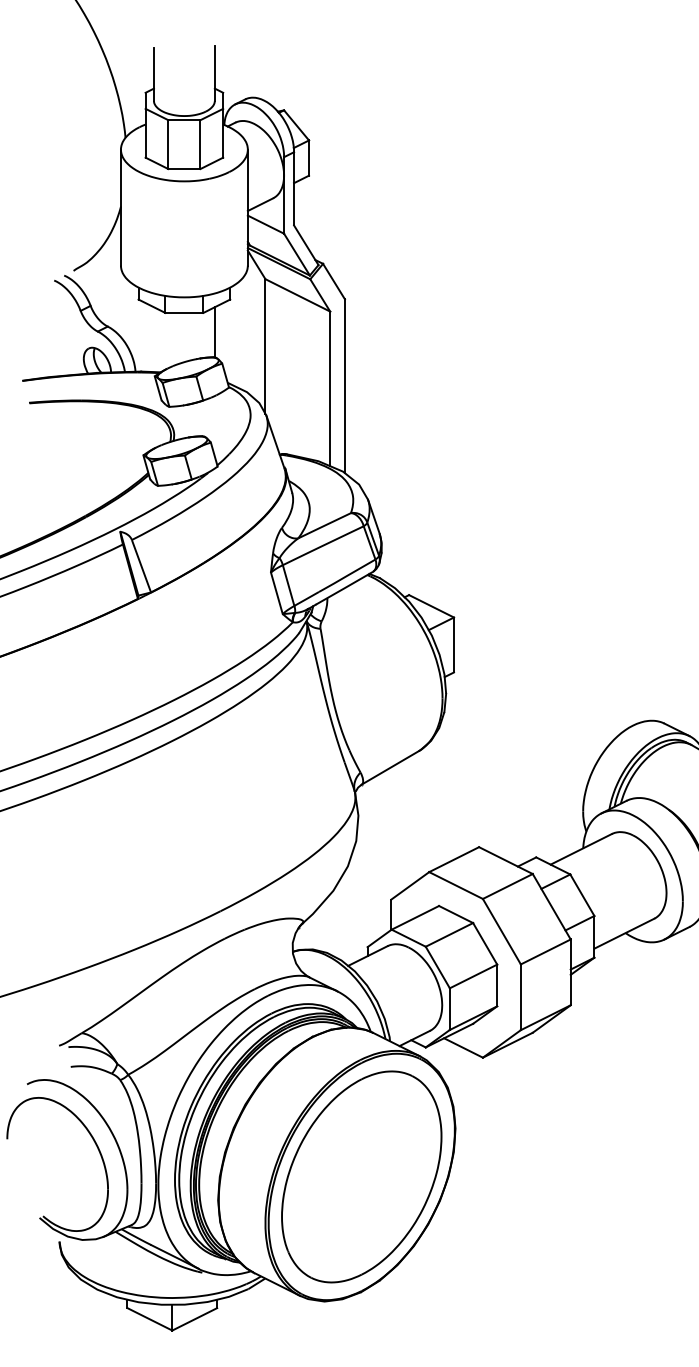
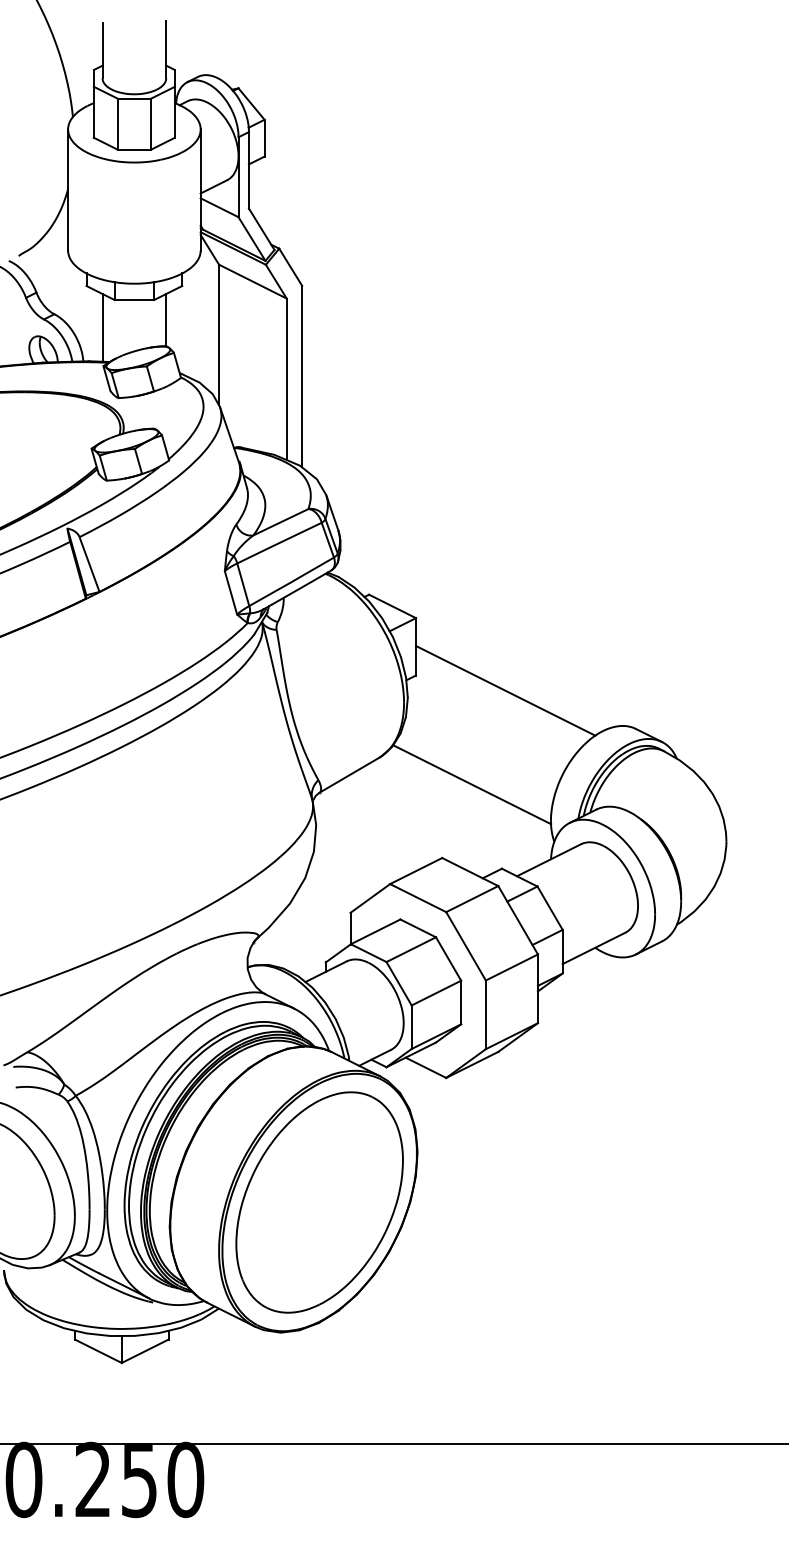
line: (153, 339) -> (102, 327), added
line: (539, 686) -> (505, 690), added
line: (508, 776) -> (472, 784), added

